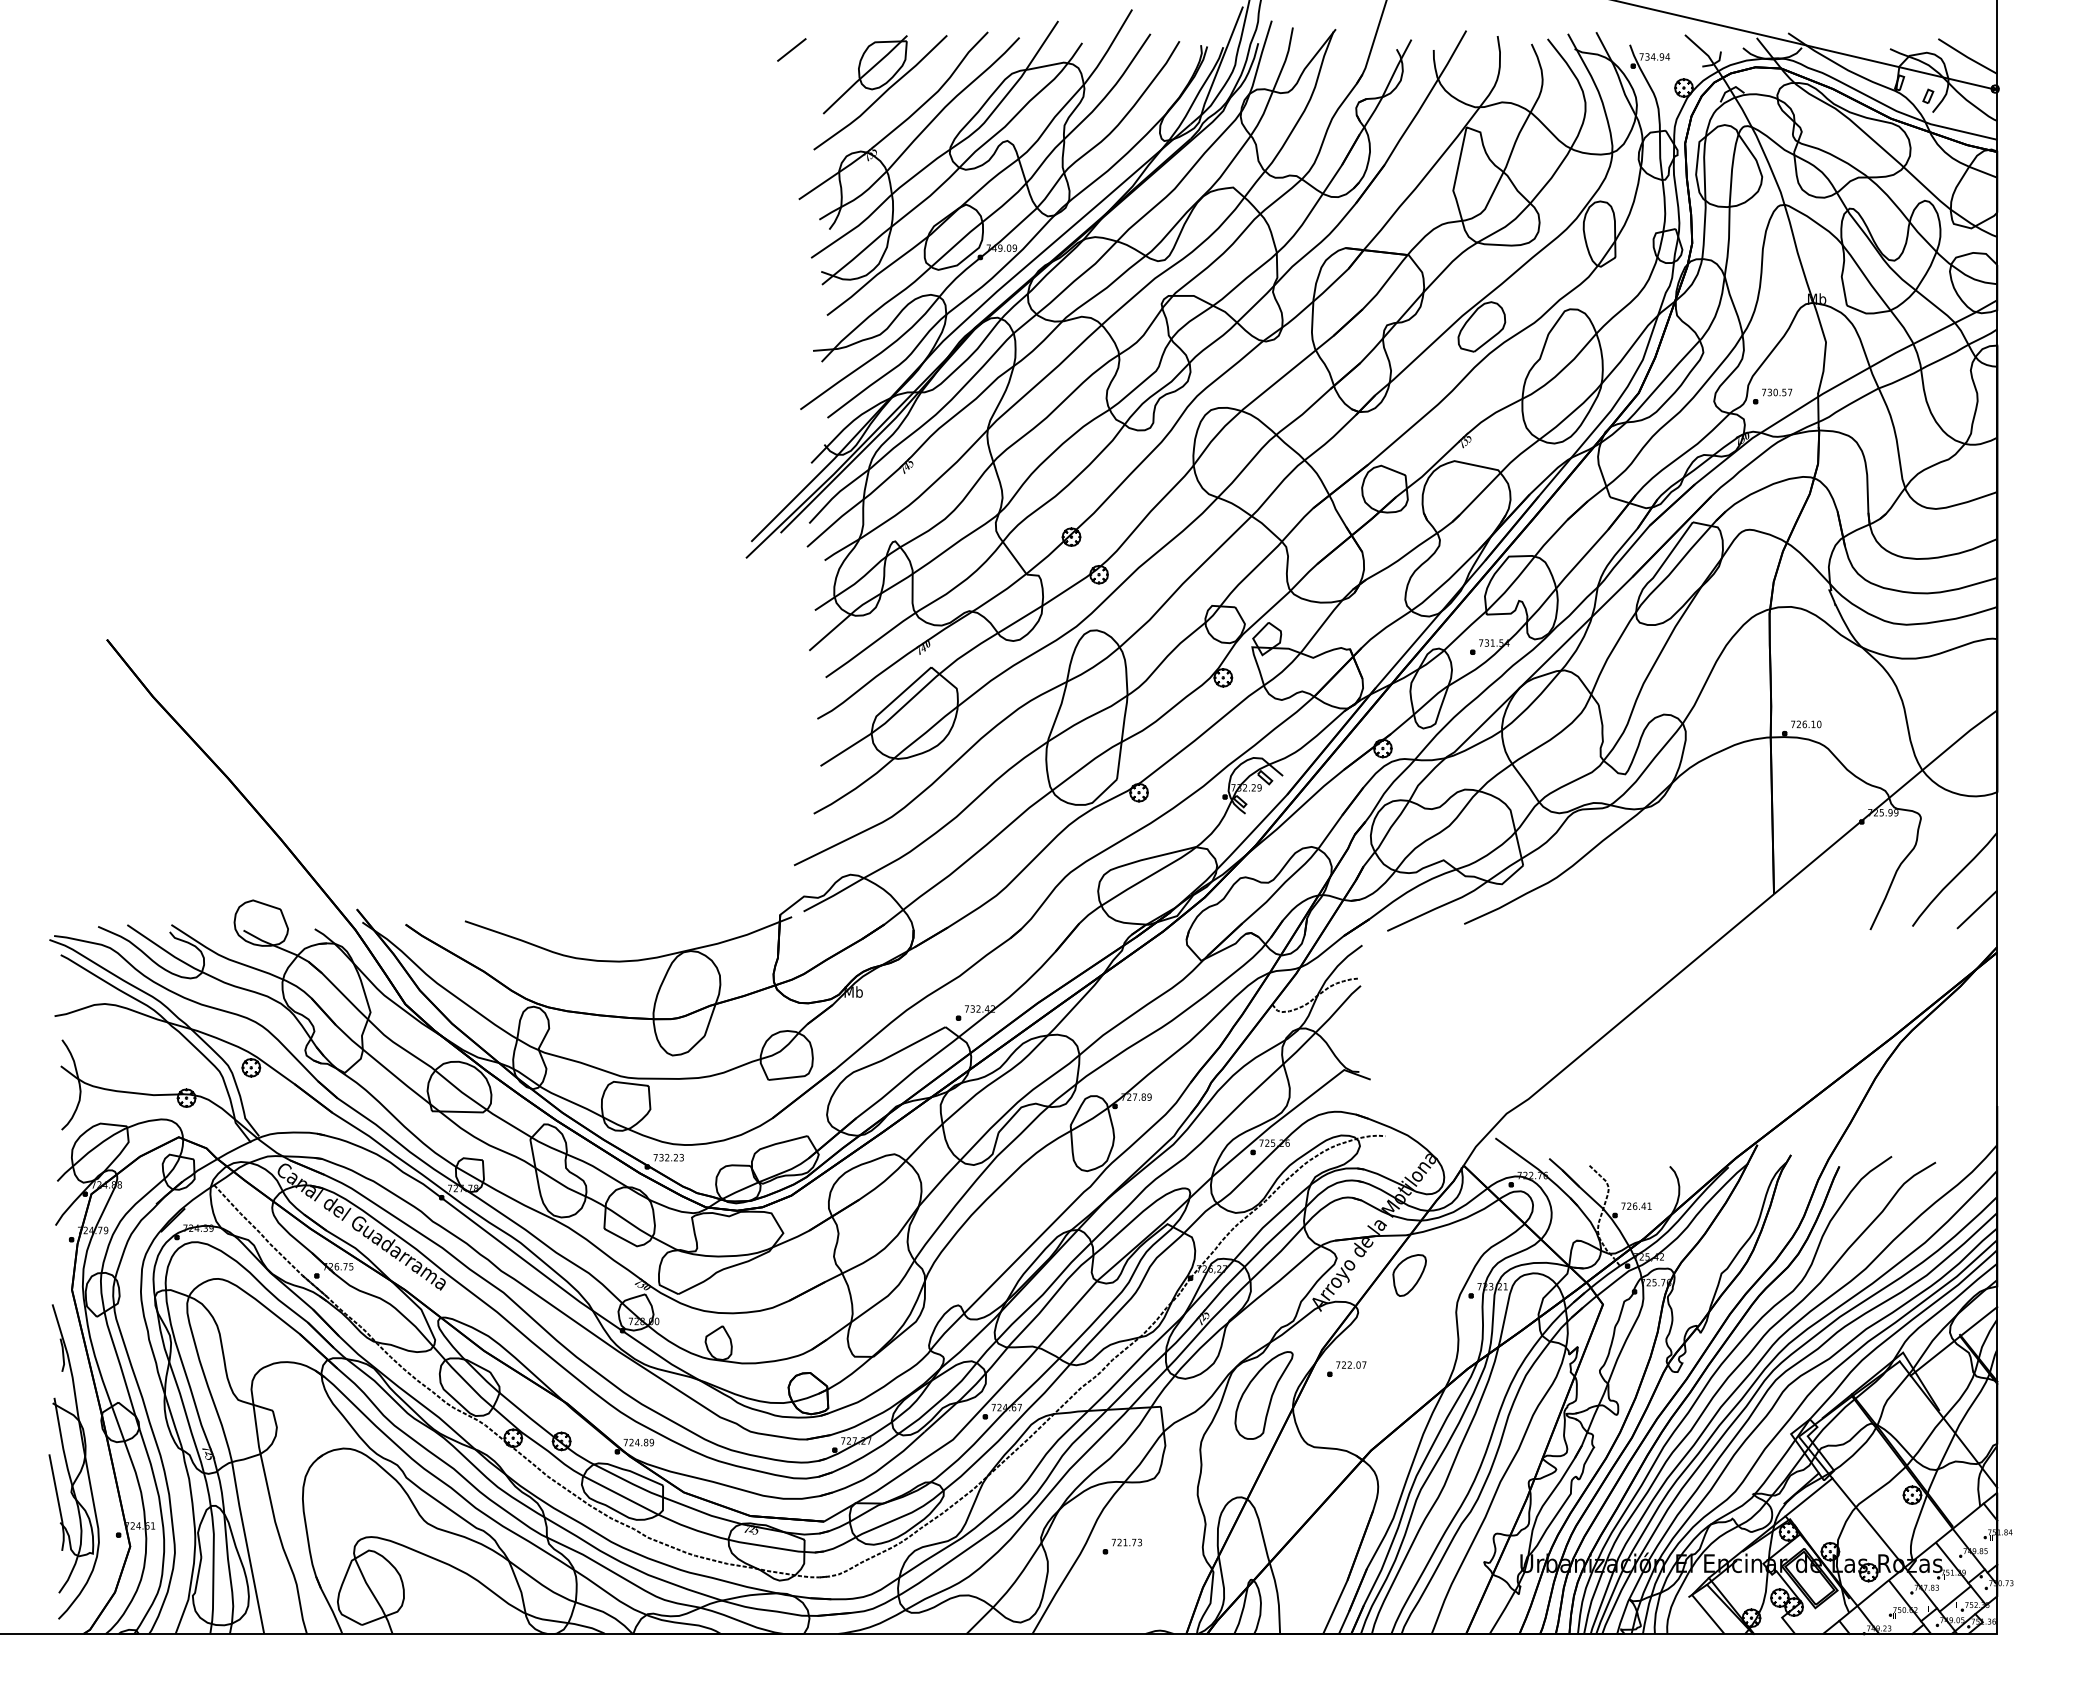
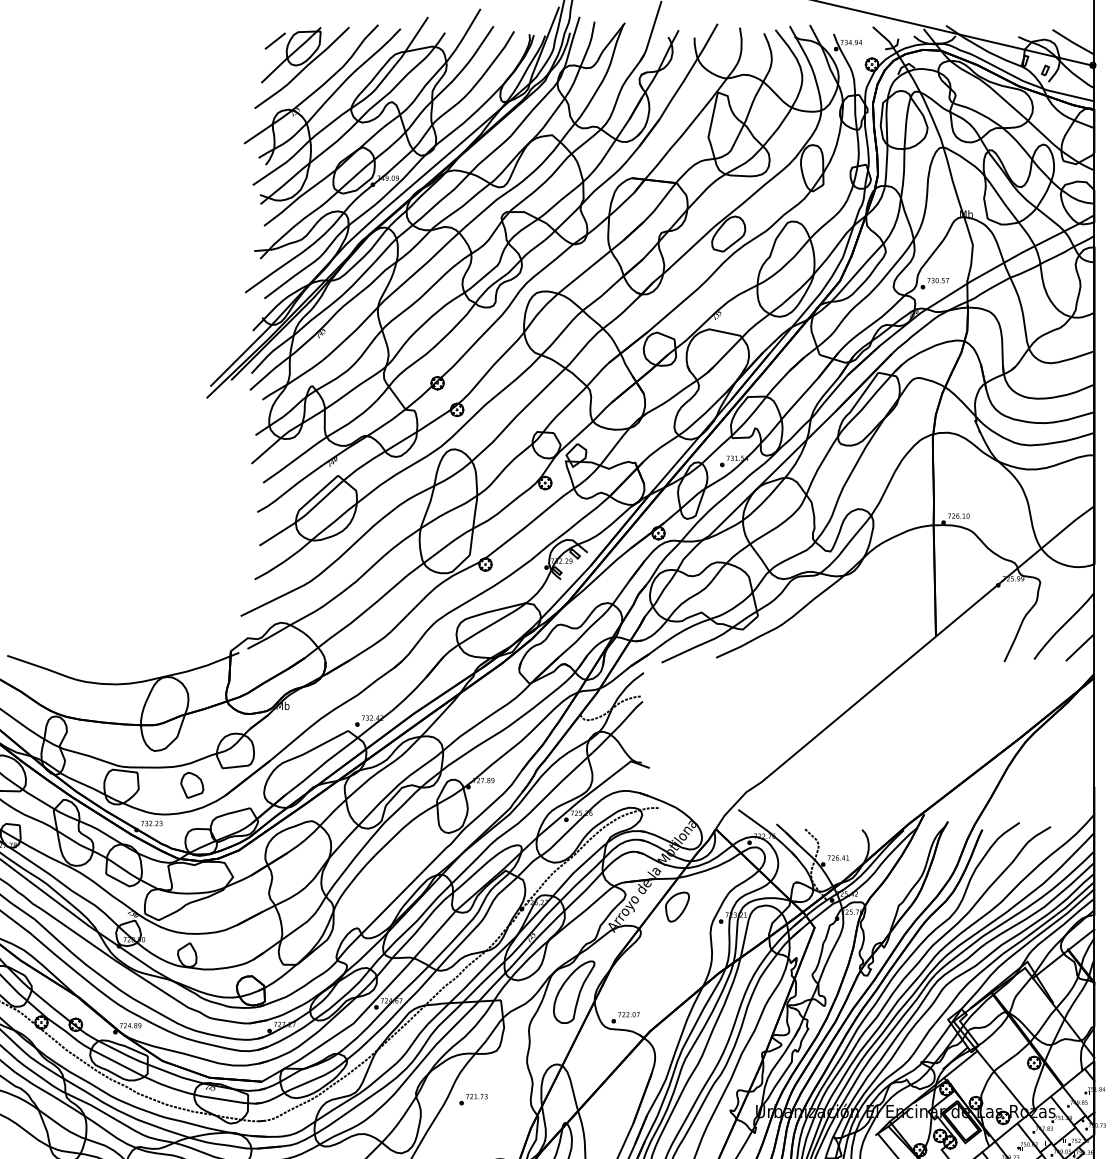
line: (791, 49) -> (275, 40), moved
part: (725, 1103) -> (192, 785), added
part: (1346, 1368) -> (625, 1017), moved

